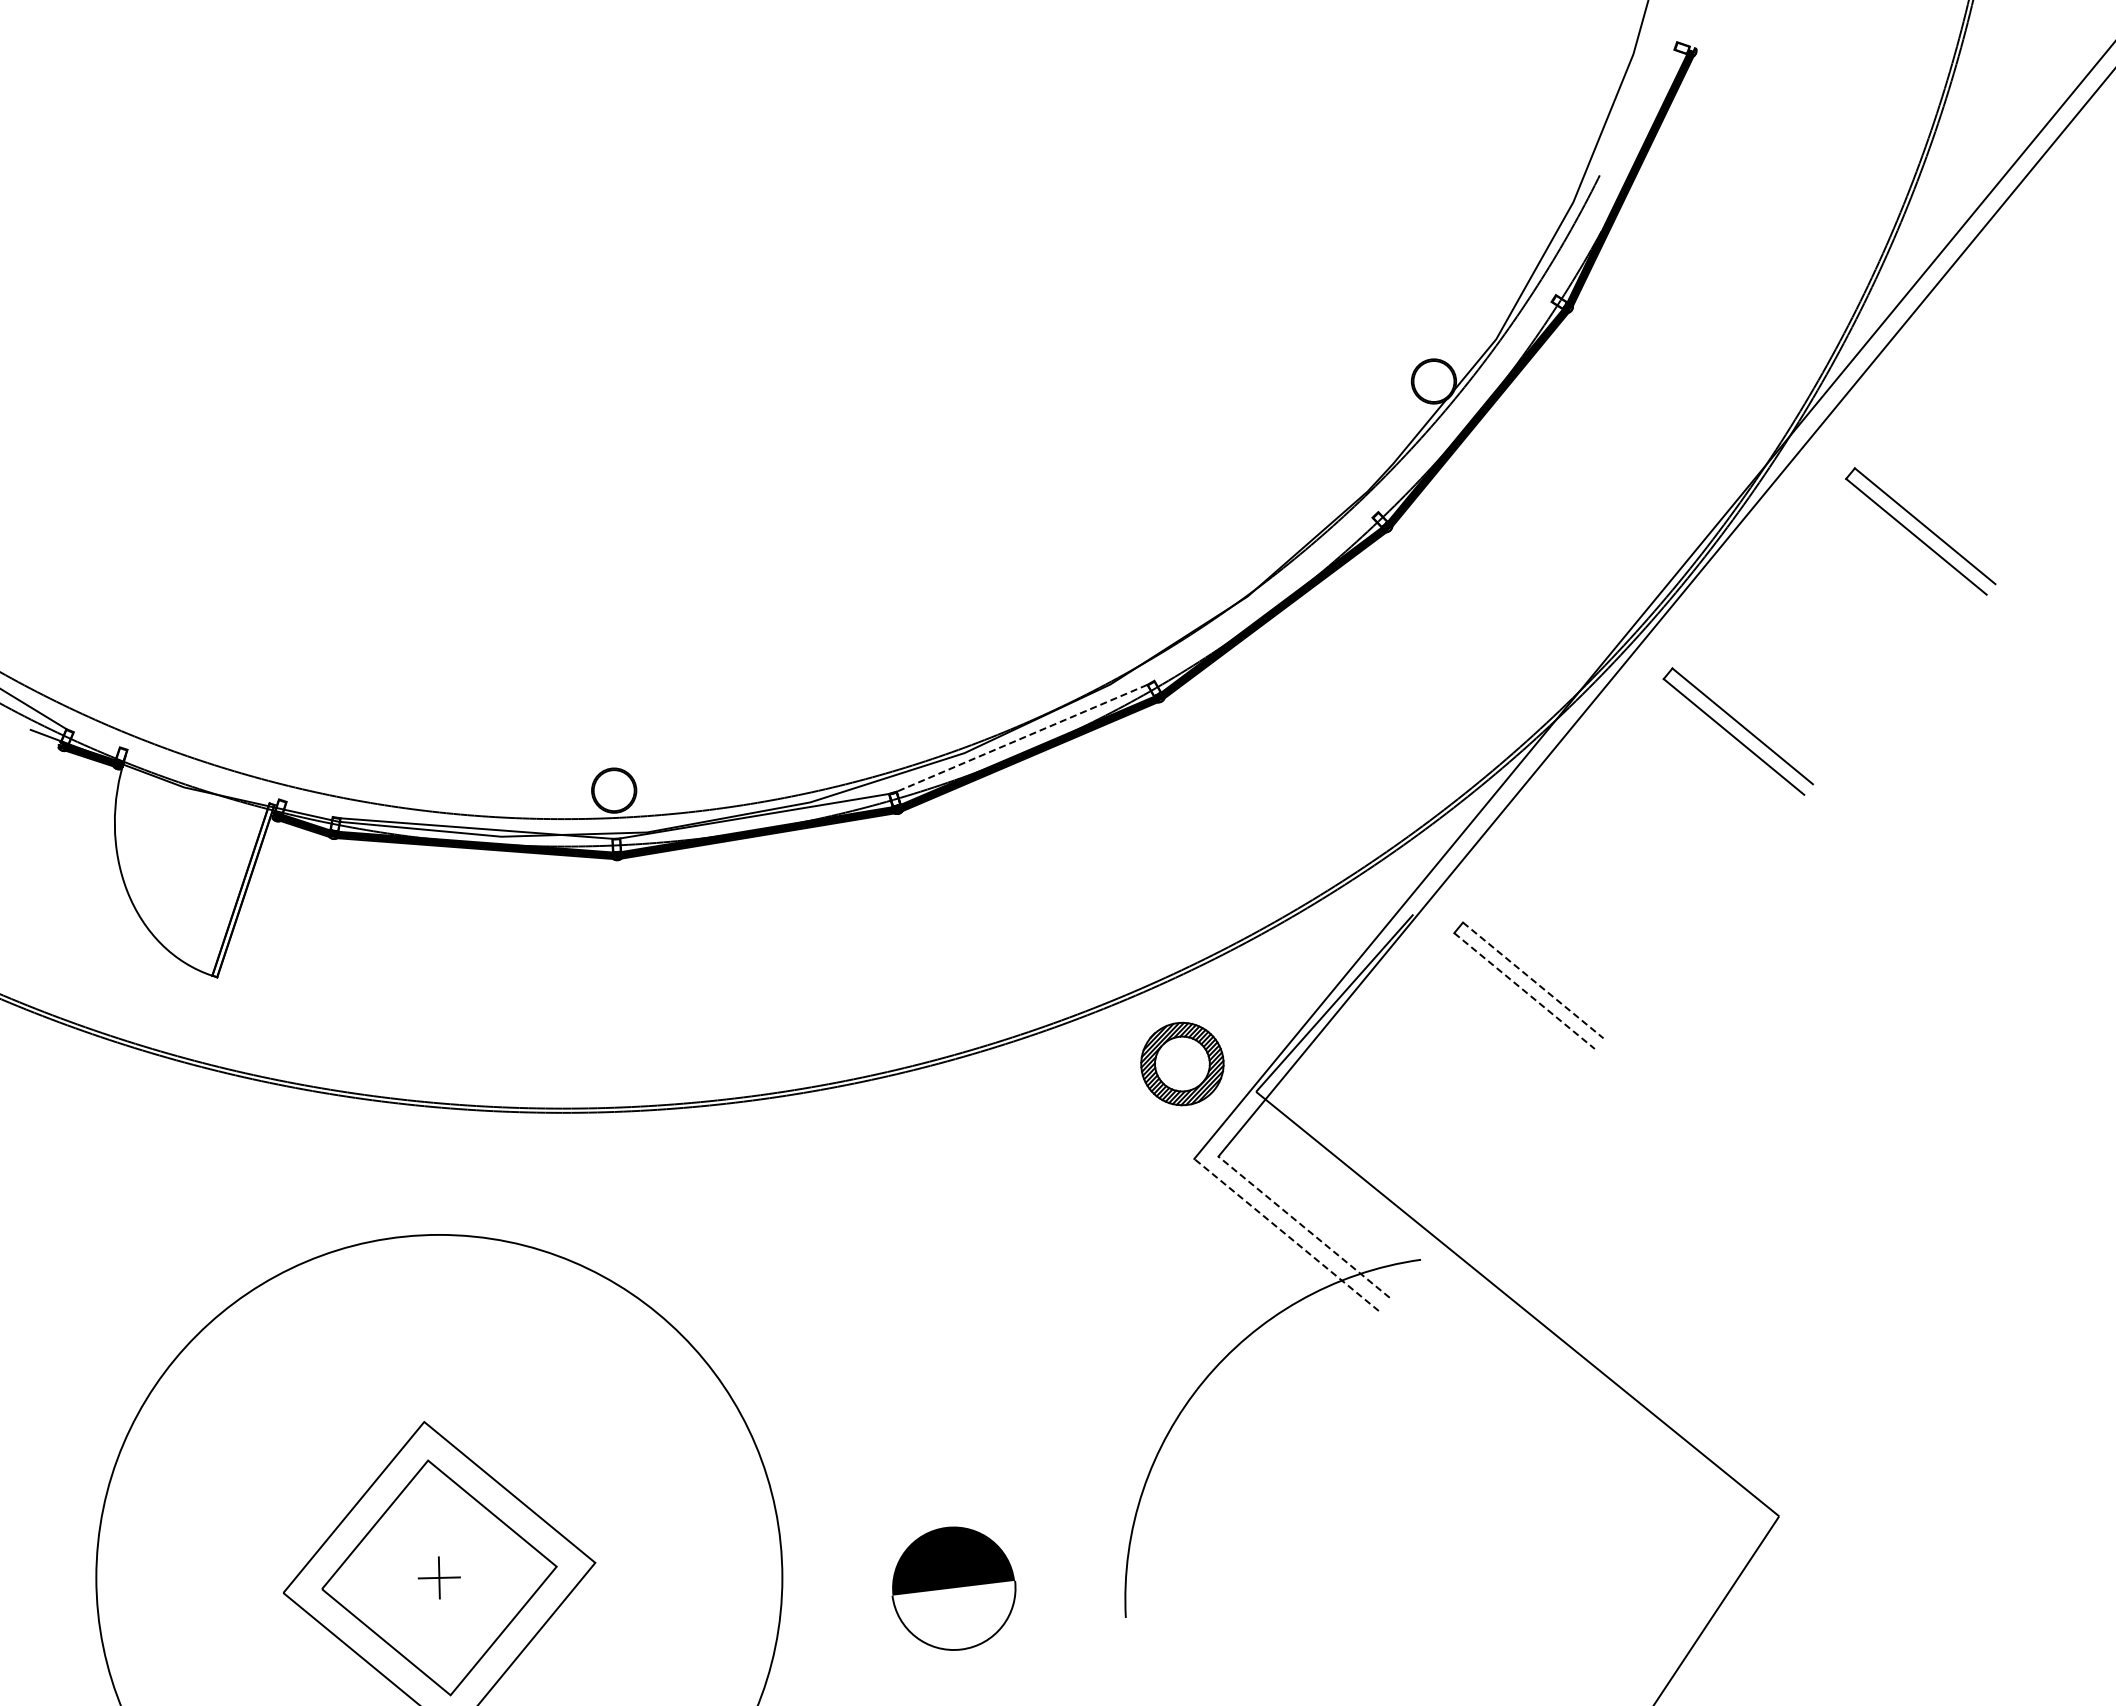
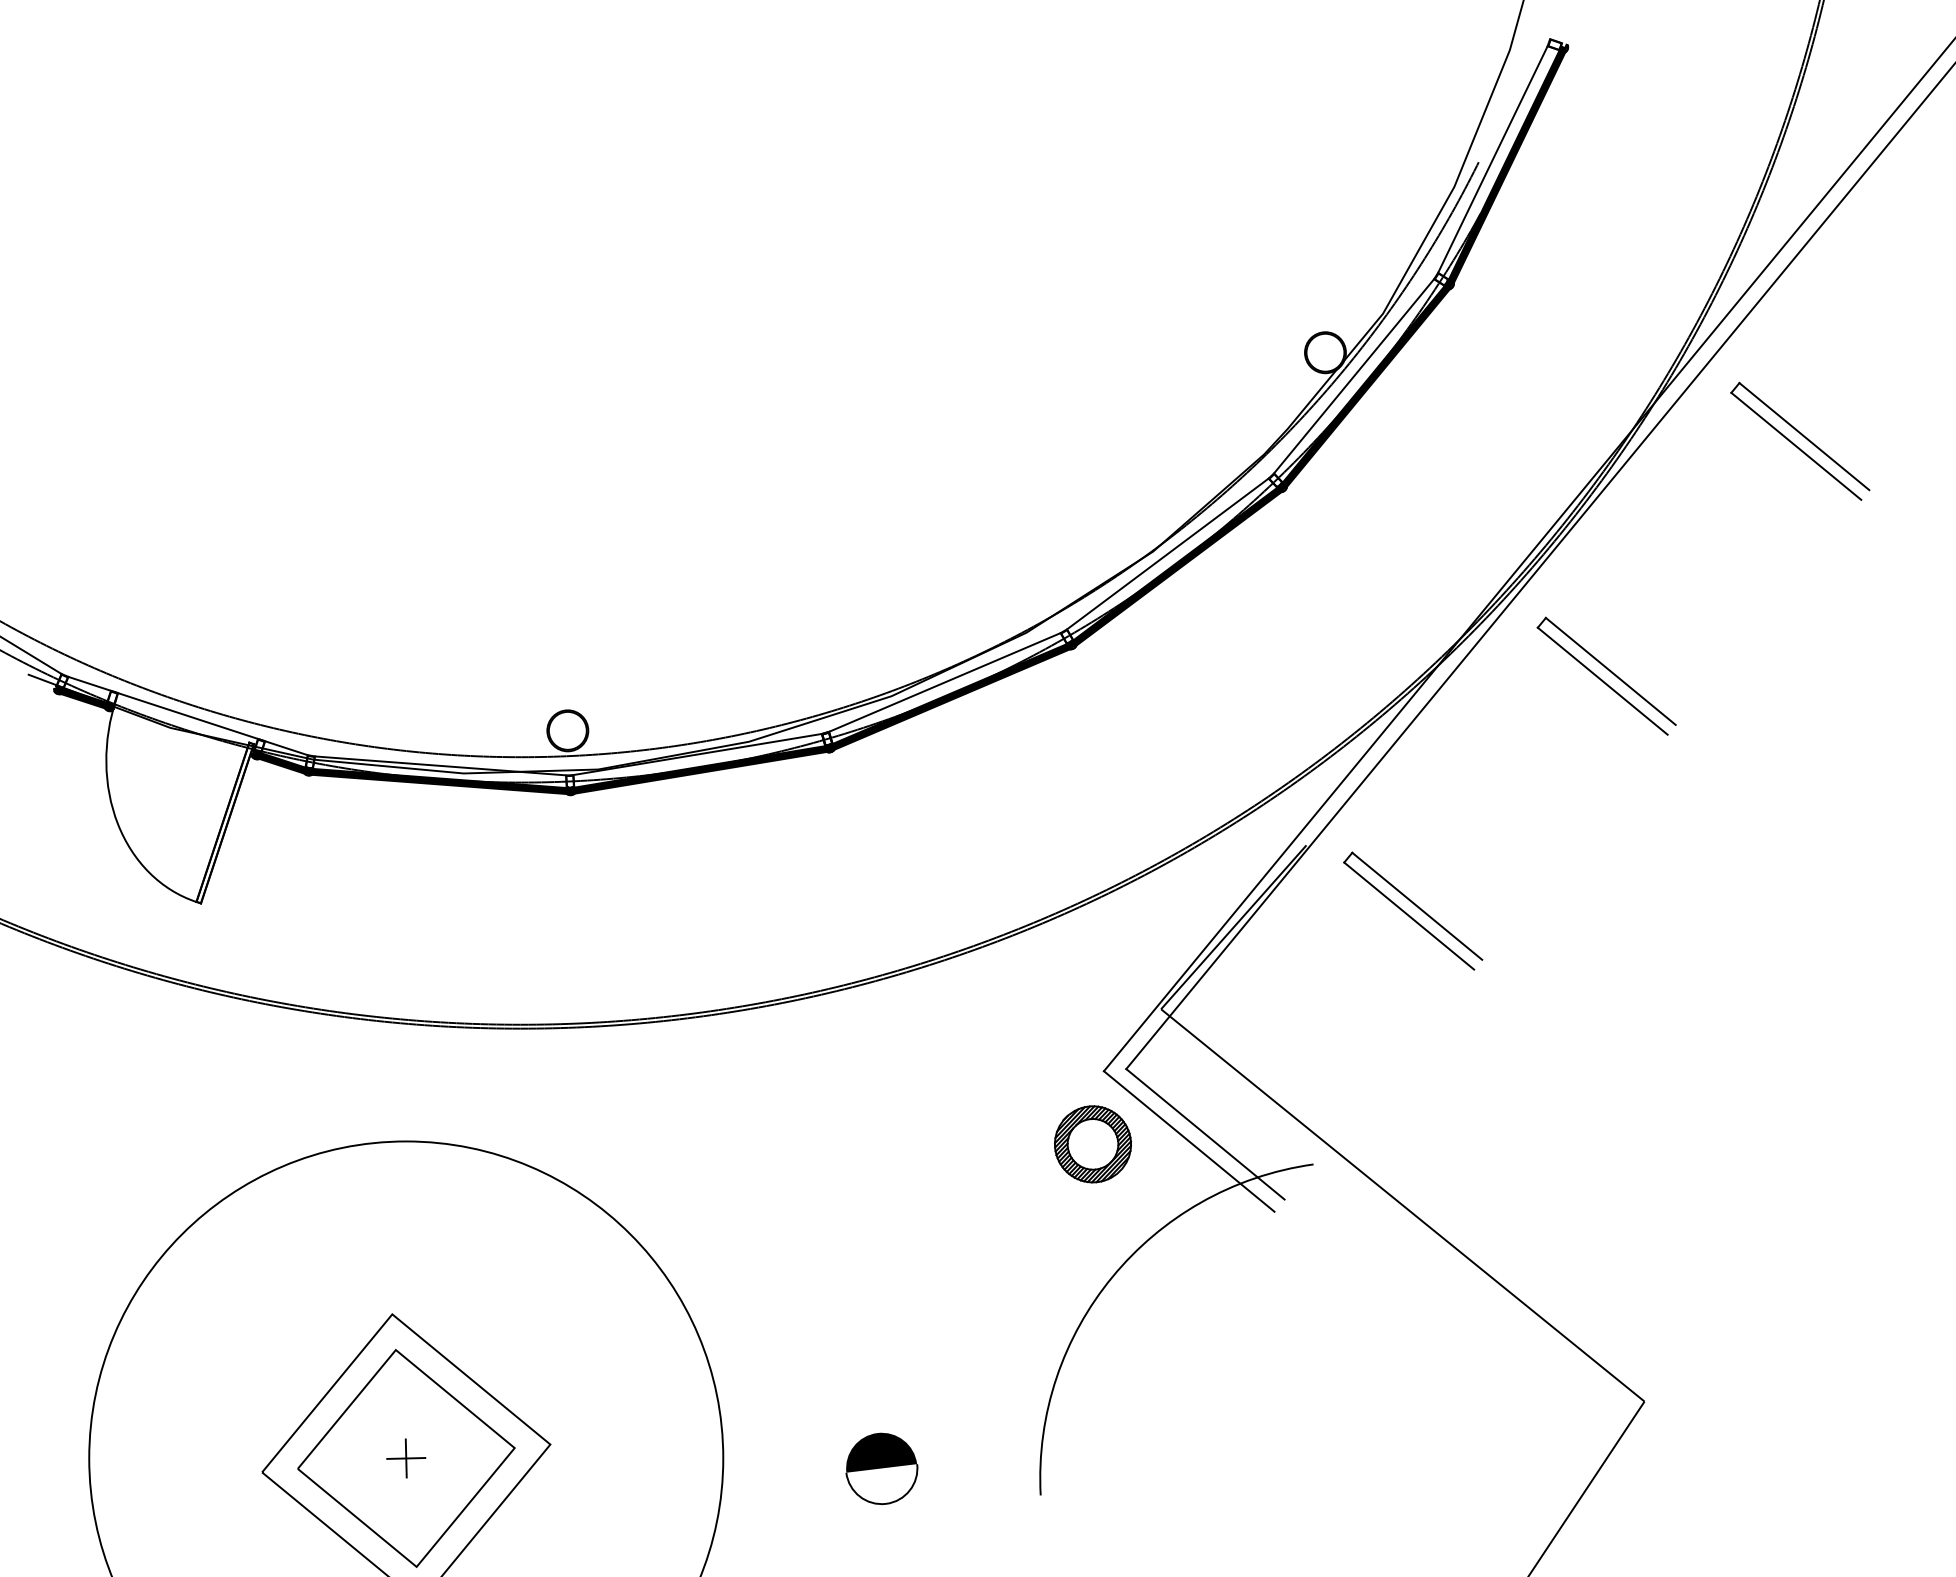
line: (1614, 172) -> (1492, 159), added
line: (1464, 406) -> (1353, 375), added
part: (1920, 531) -> (1800, 441), moved
line: (1263, 598) -> (1167, 553), added
line: (1021, 738) -> (944, 682), dashed -> solid
line: (202, 774) -> (187, 715), added
line: (1533, 980) -> (1417, 906), dashed -> solid
line: (1524, 991) -> (1409, 916), dashed -> solid
part: (1182, 1063) -> (1093, 1143), moved
line: (1304, 1227) -> (1205, 1134), dashed -> solid
line: (1286, 1234) -> (1189, 1141), dashed -> solid
part: (953, 1589) -> (881, 1469), size x0.62

